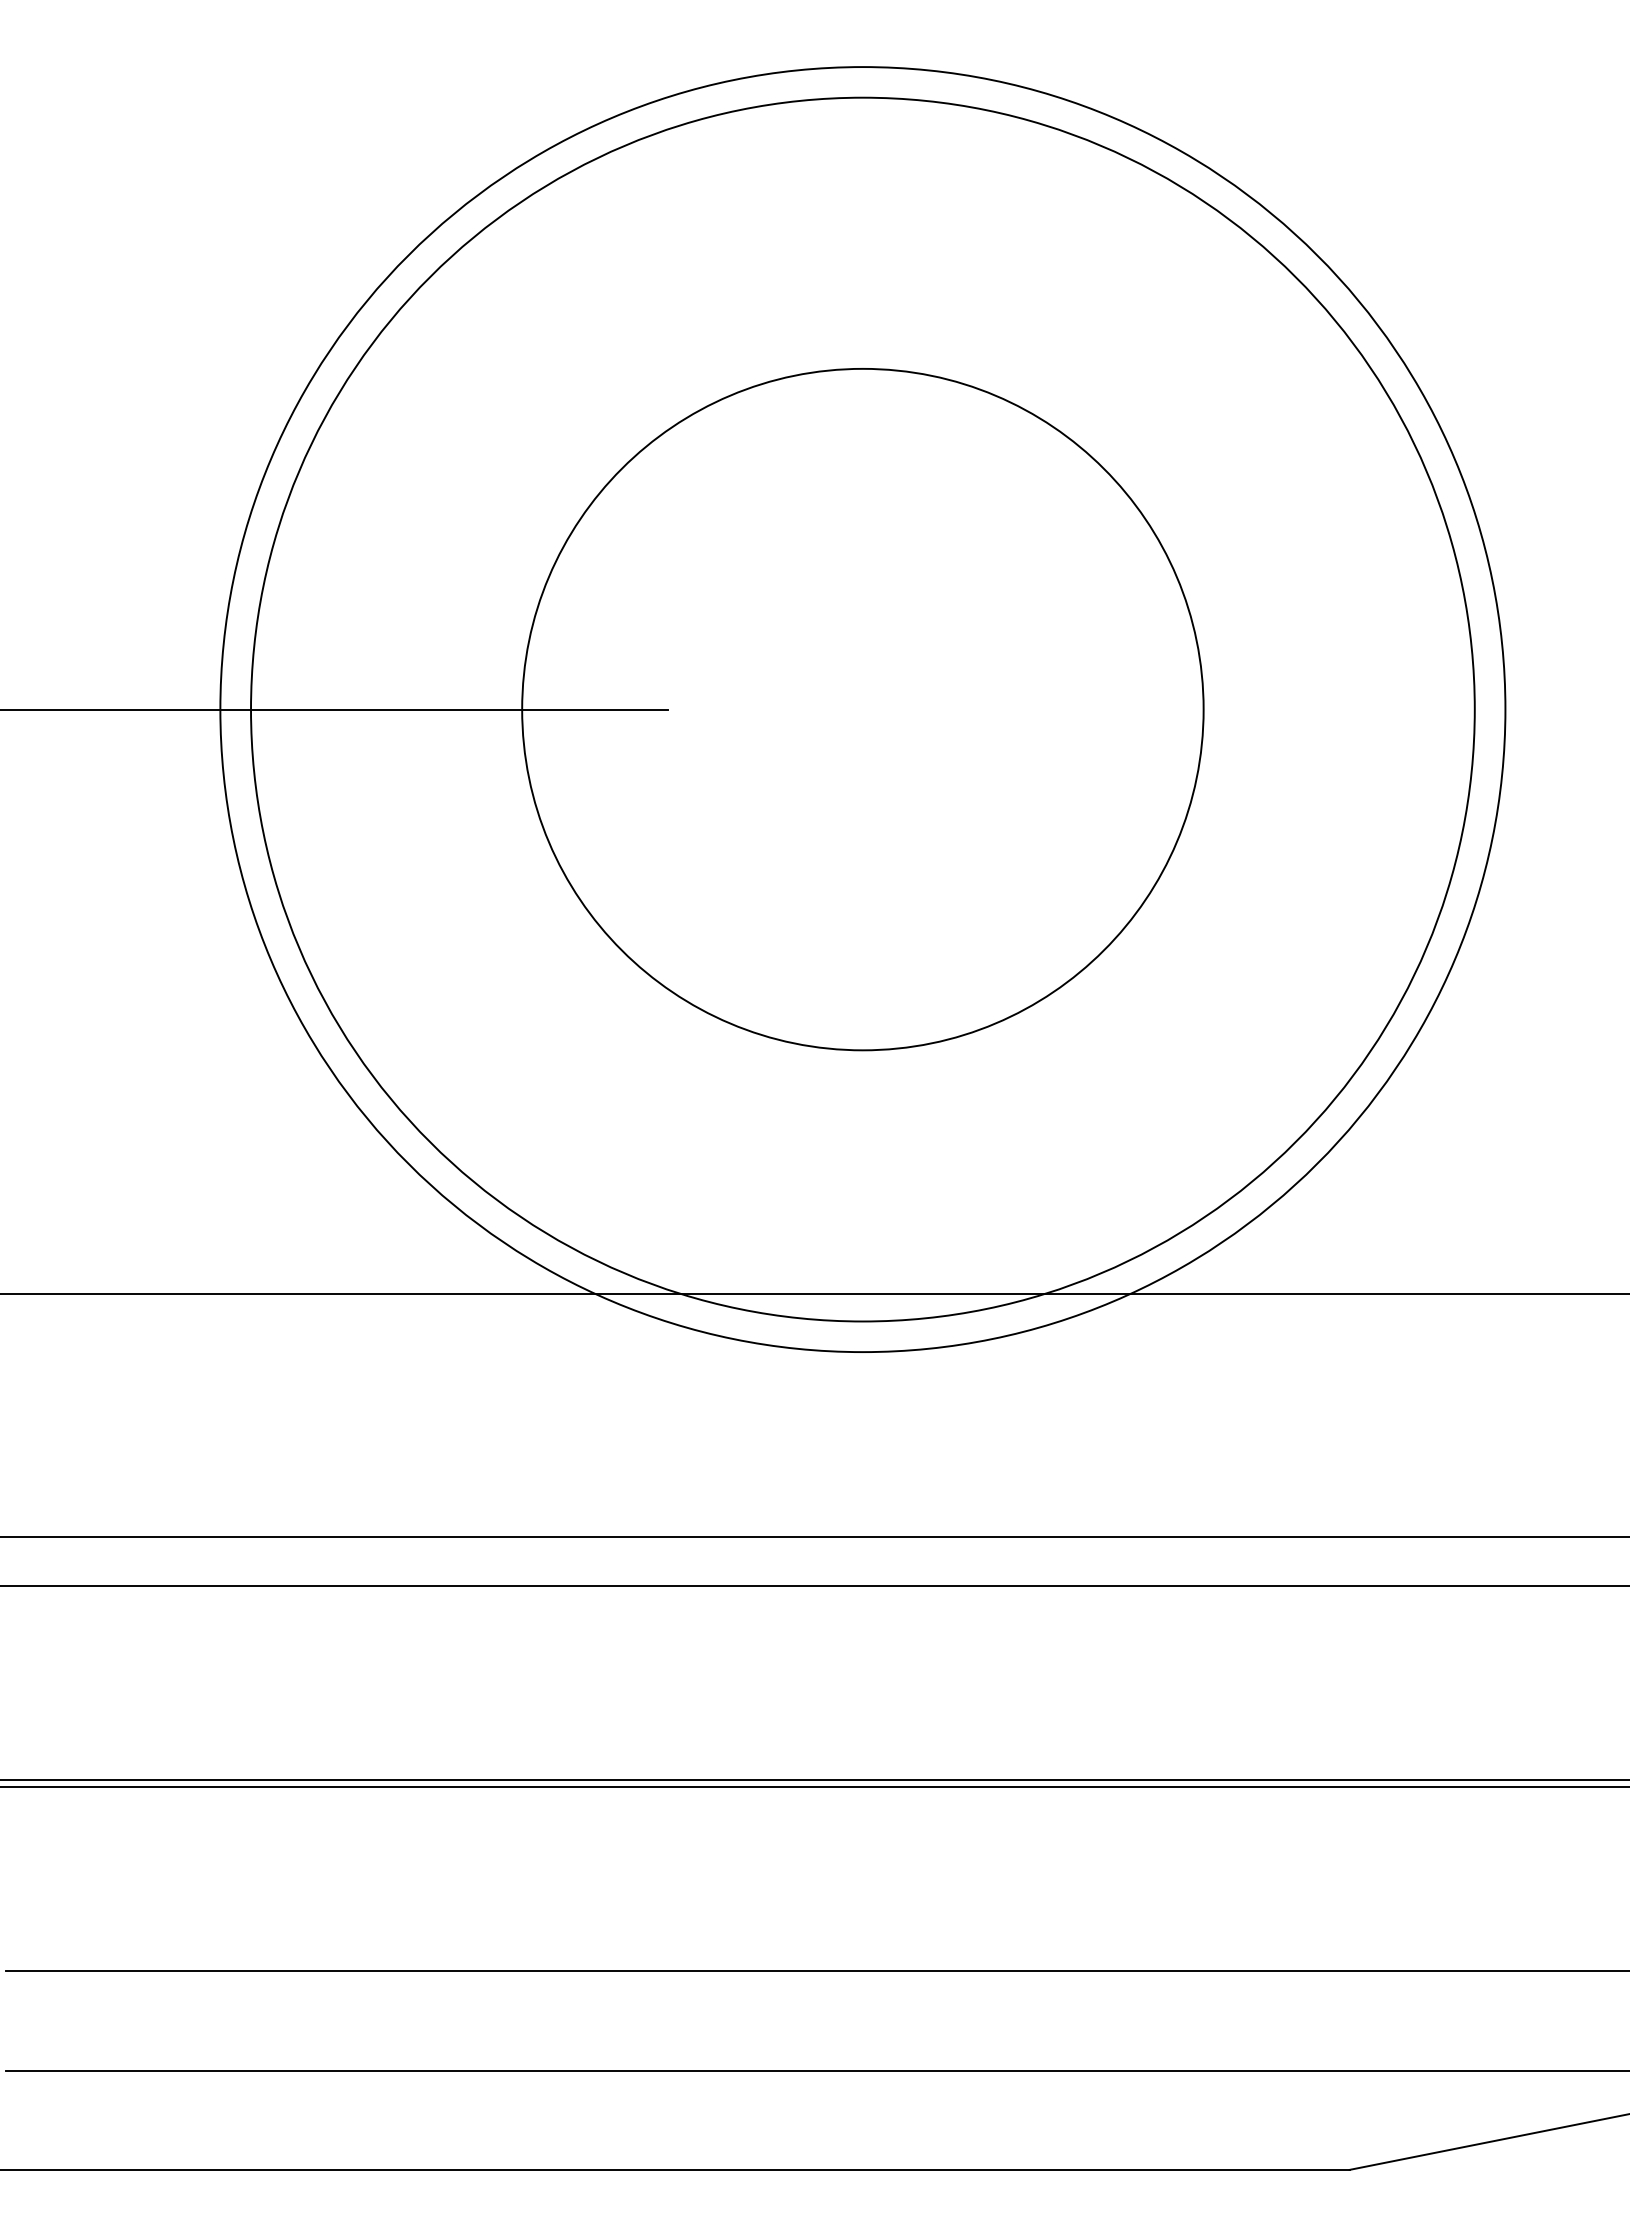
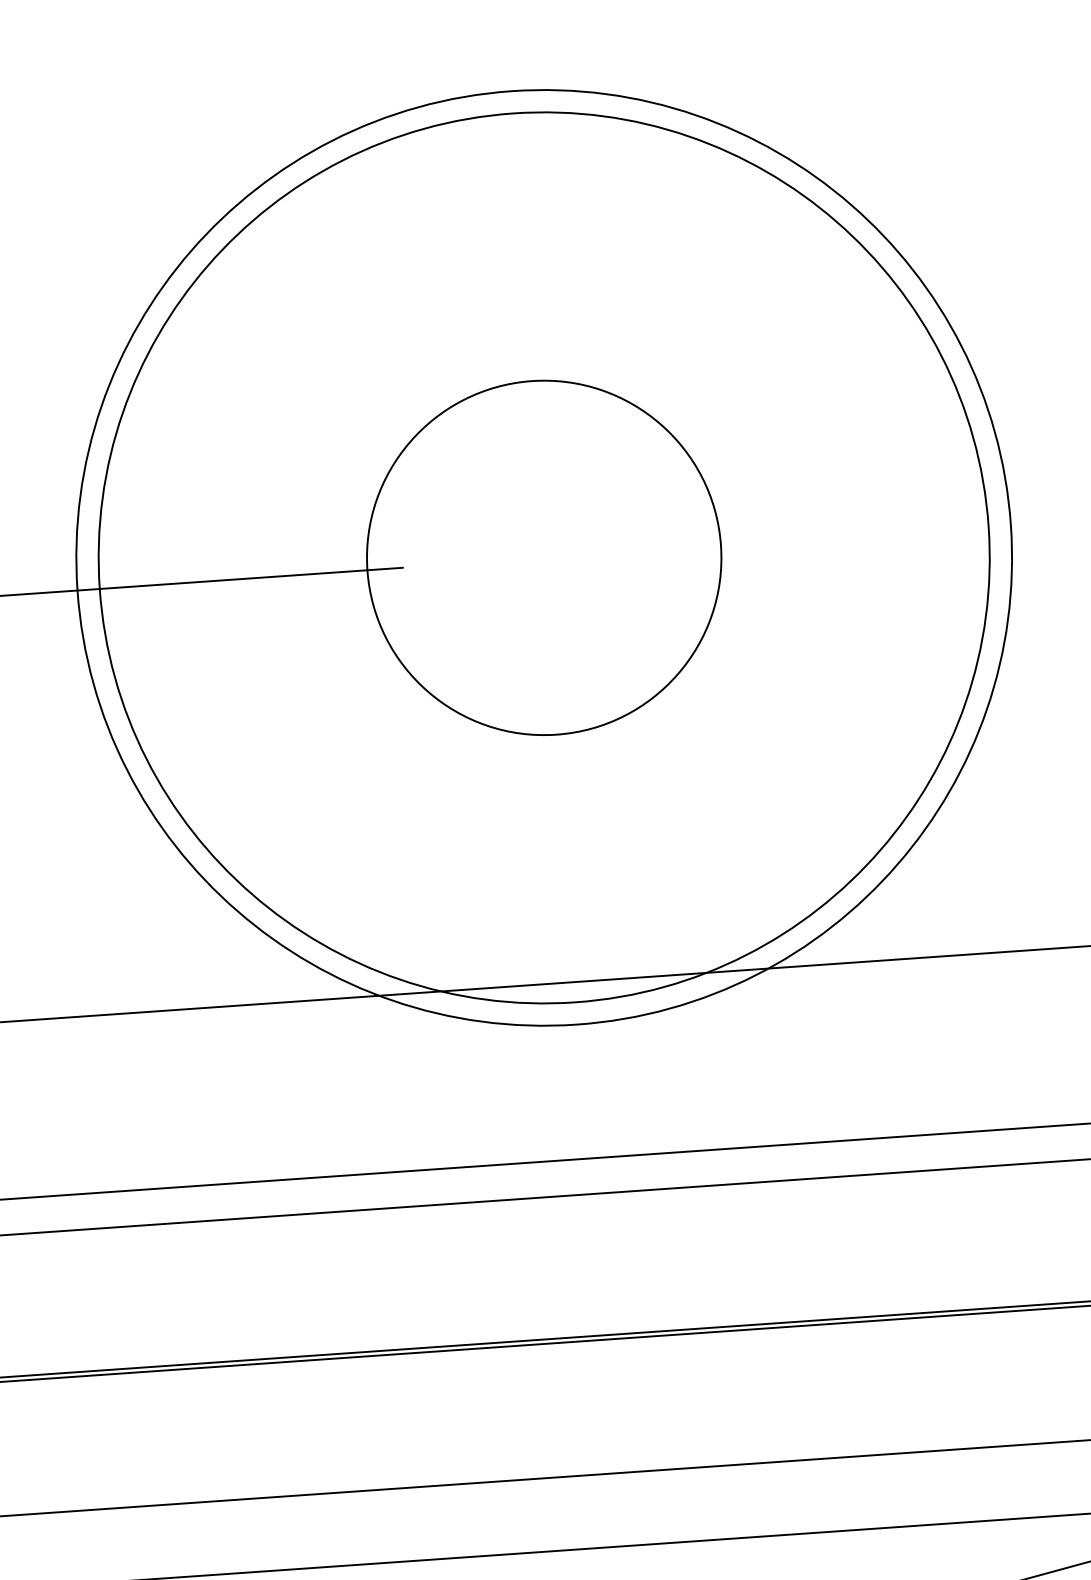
circle: (862, 709) -> (543, 557), size x0.71

